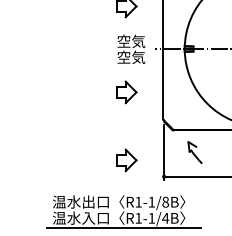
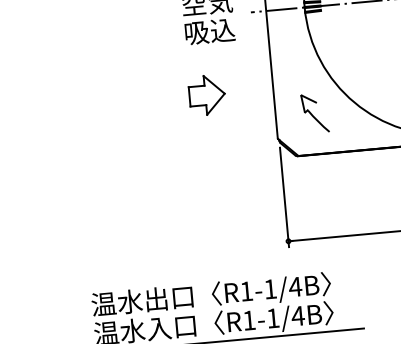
text: (131, 56) -> (209, 29), 空気 -> 吸込
part: (194, 152) -> (313, 113), moved
part: (126, 160) -> (217, 218), removed
text: (165, 201) -> (295, 285), R1-1/8B -> R1-1/4B

